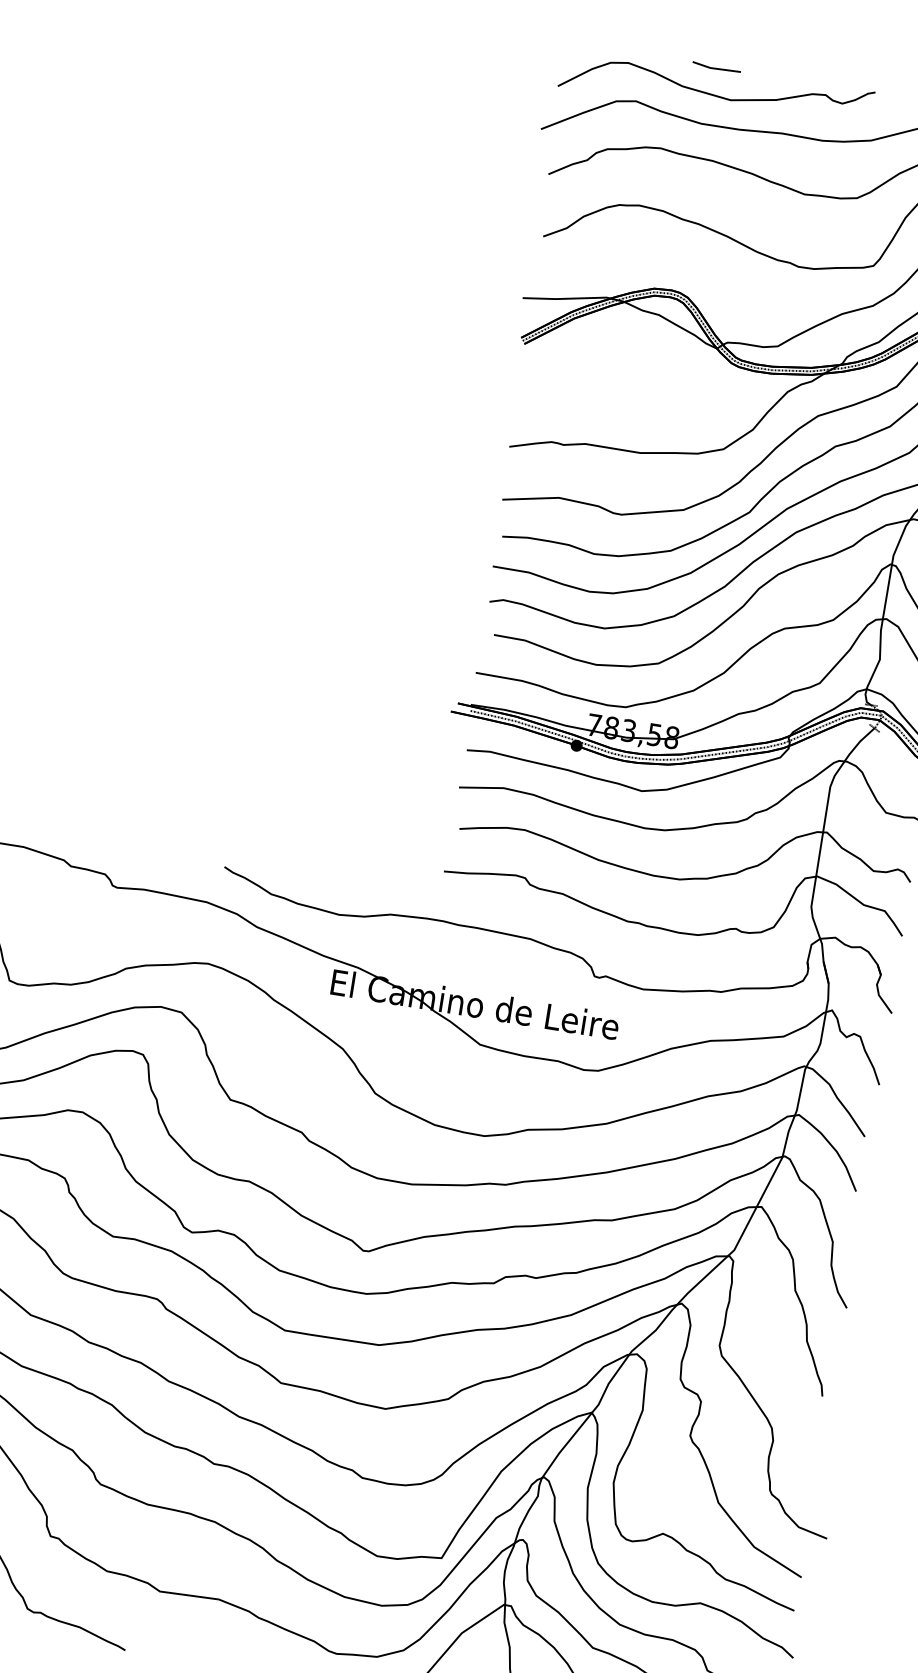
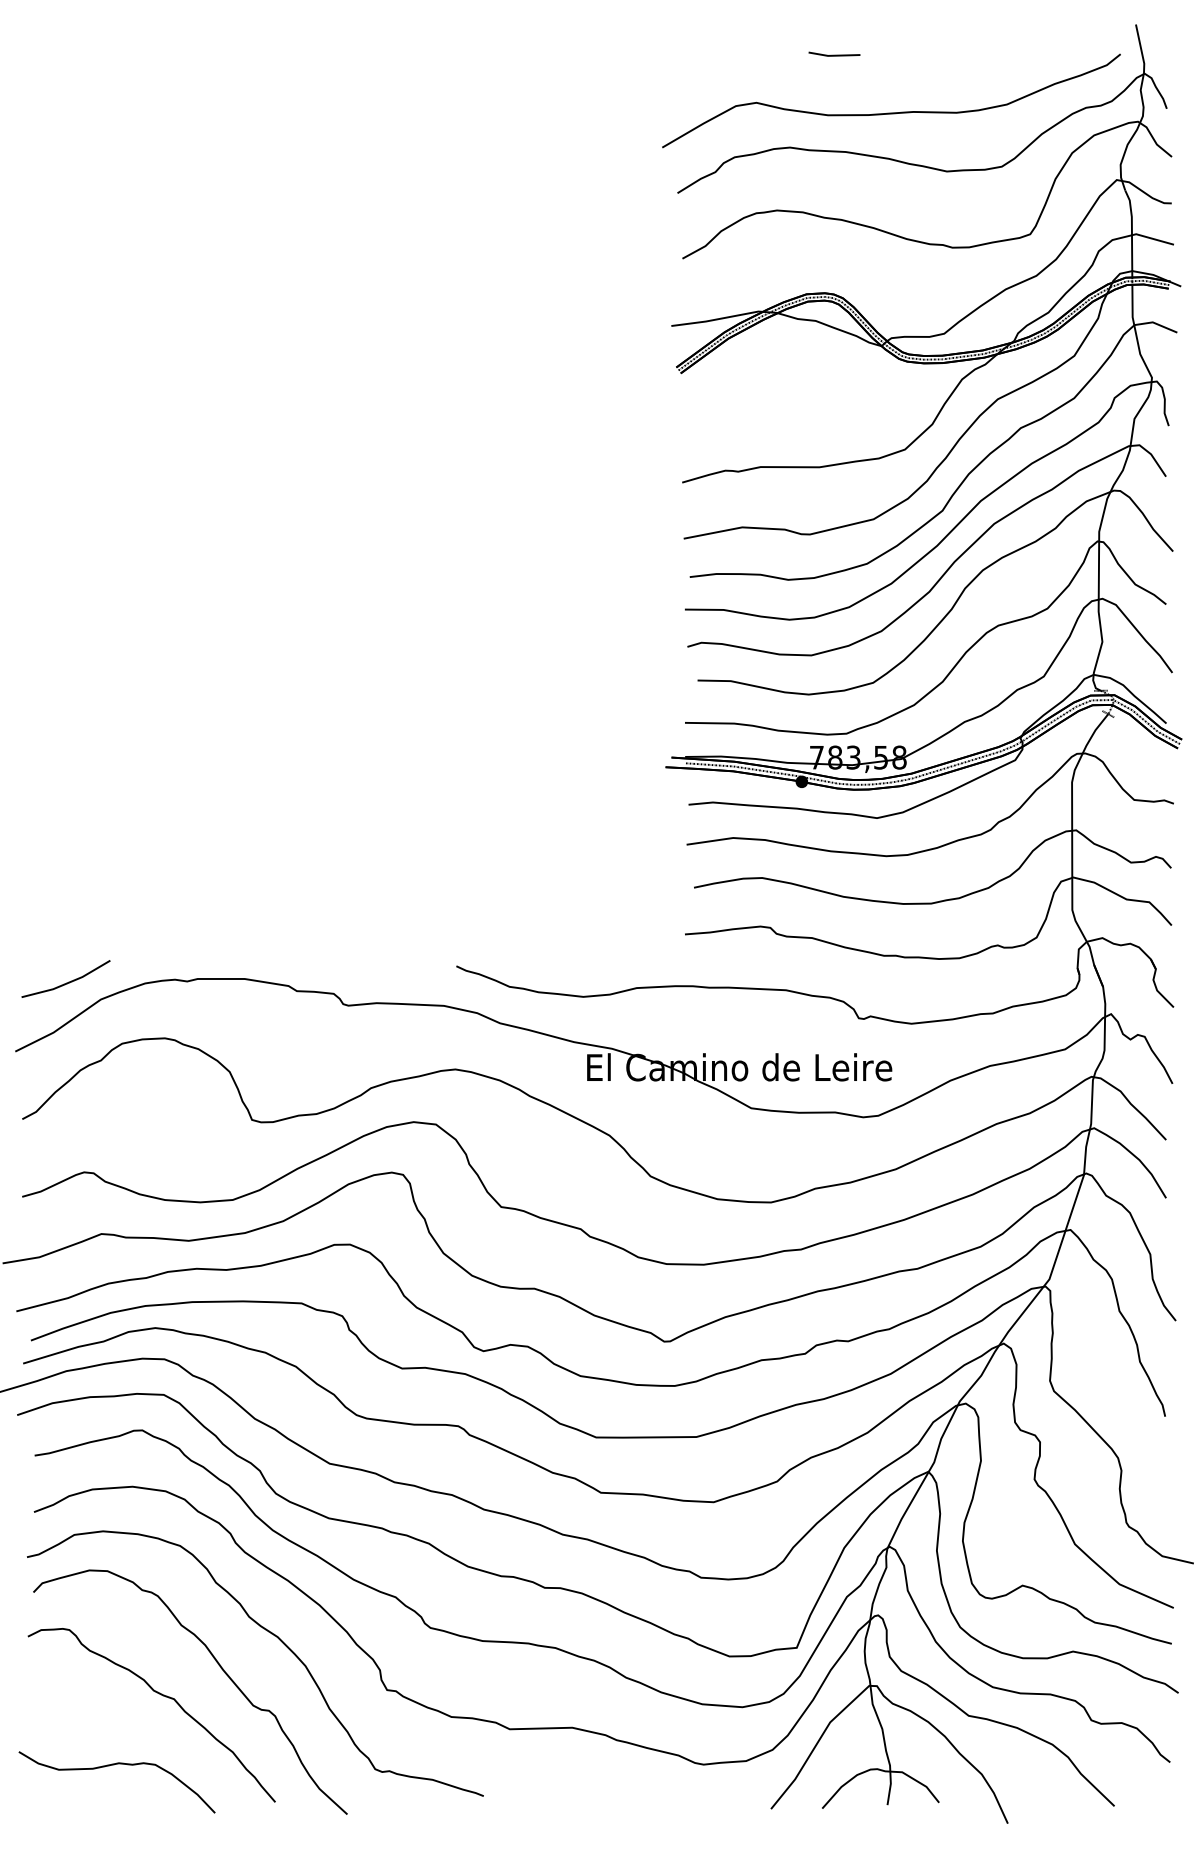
curve: (714, 94) -> (836, 82), removed

